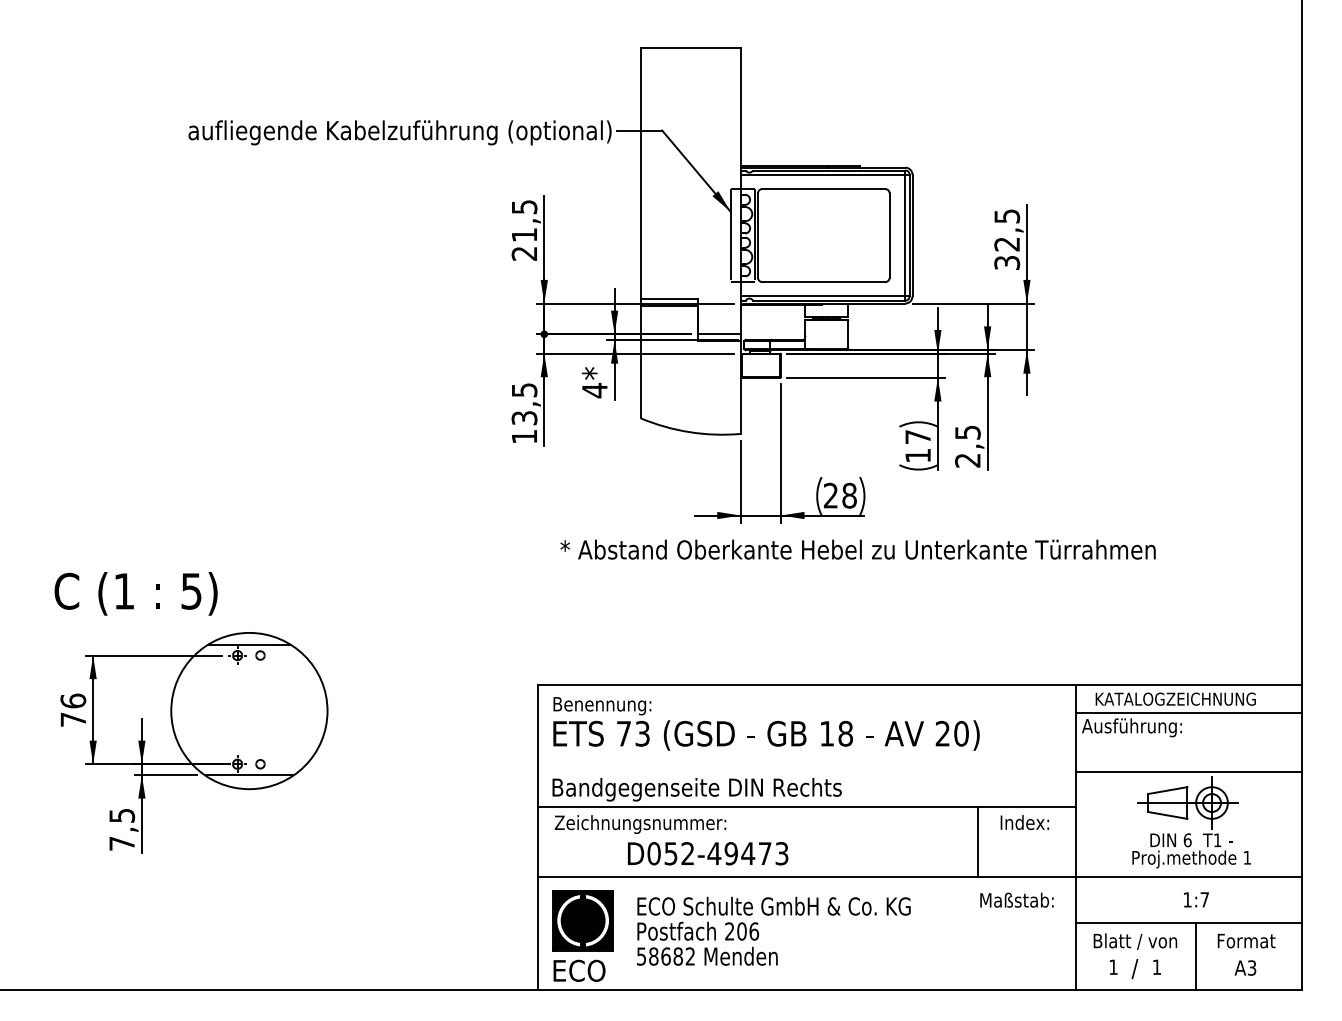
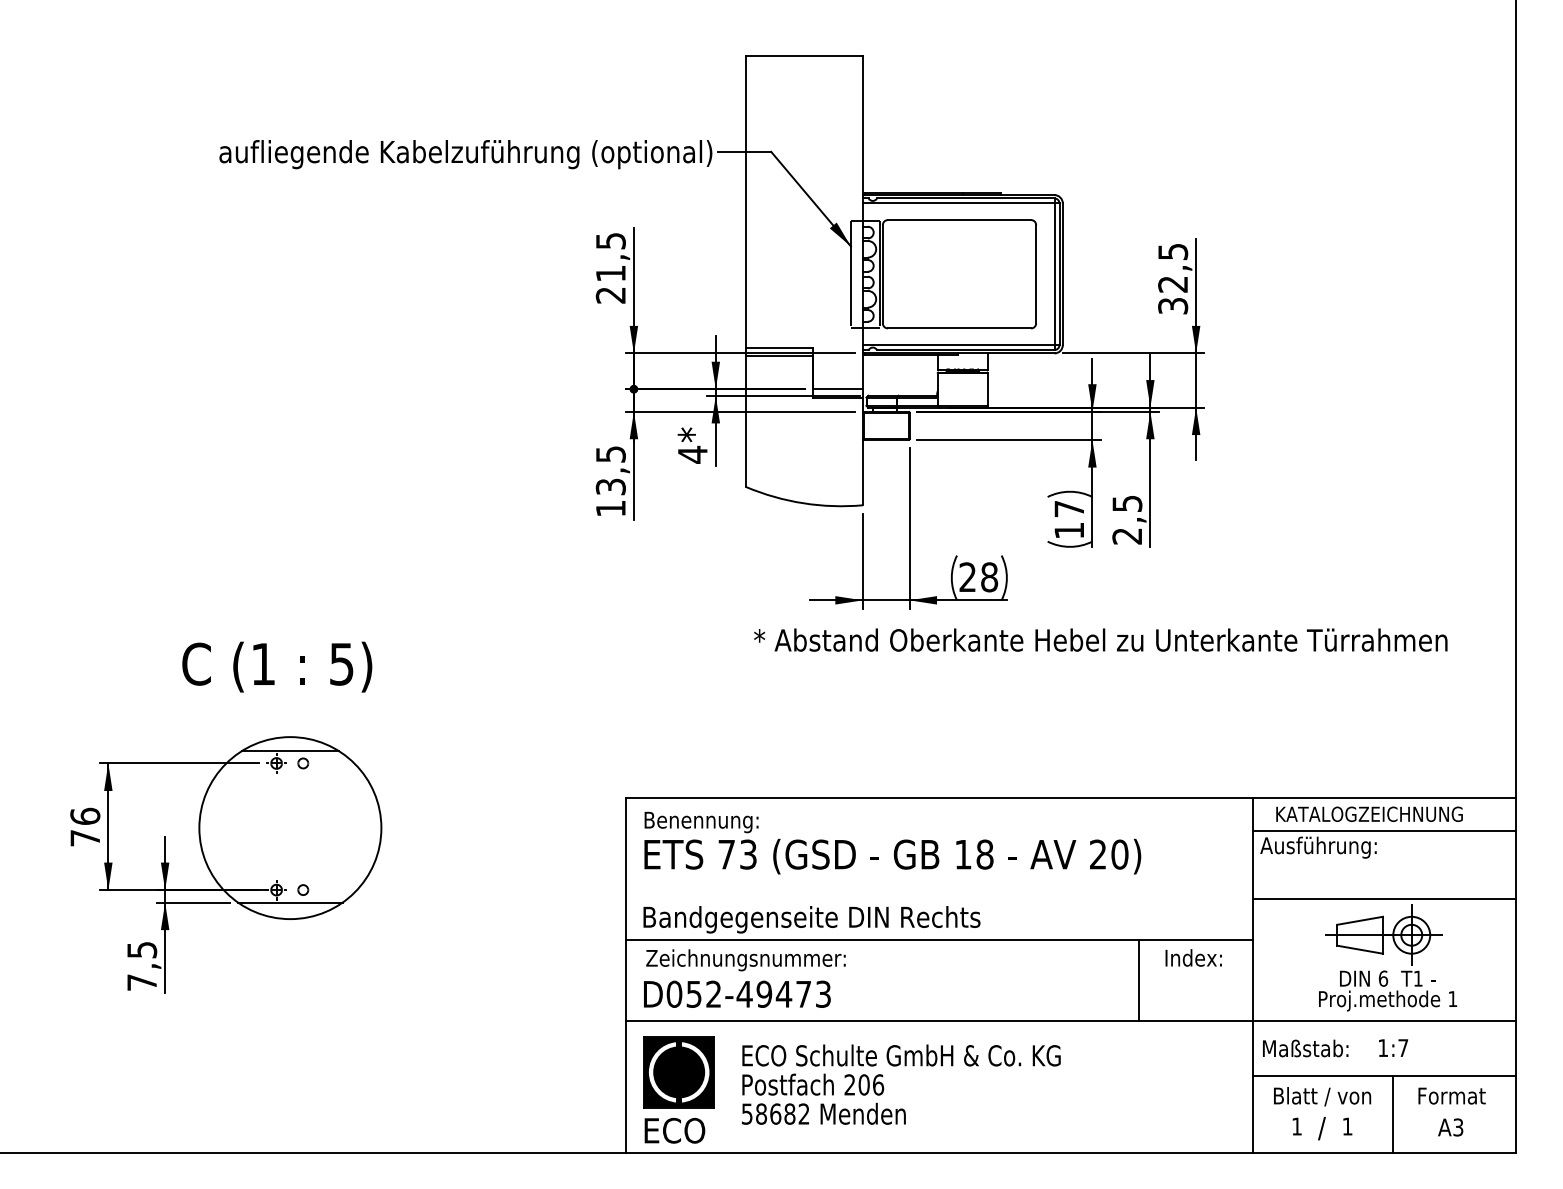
text: (857, 549) -> (1100, 639), moved
text: (135, 593) -> (276, 666), moved
text: (708, 853) -> (737, 994), moved
text: (1016, 899) -> (1305, 1047), moved

